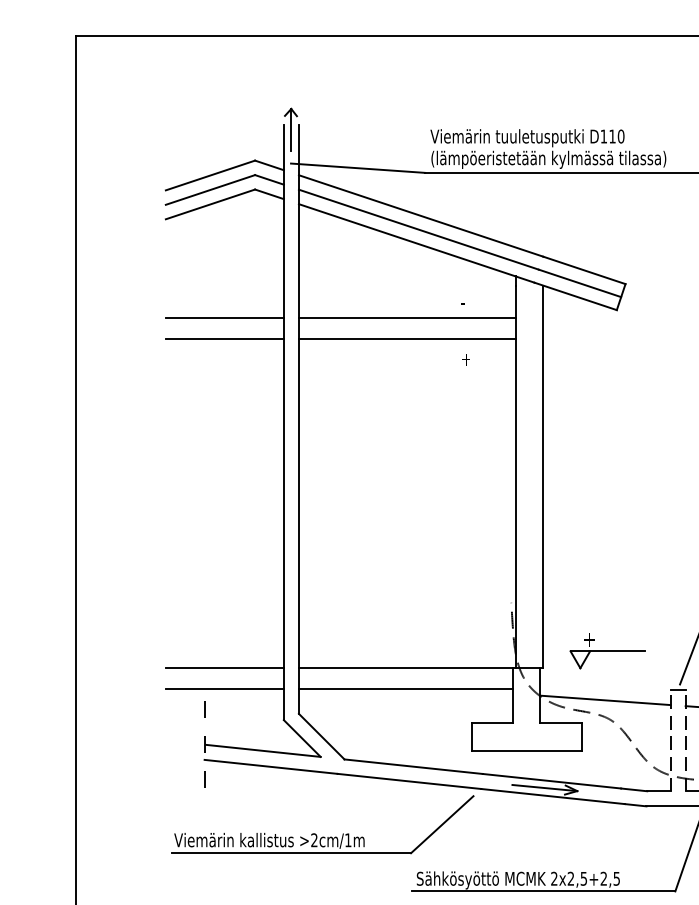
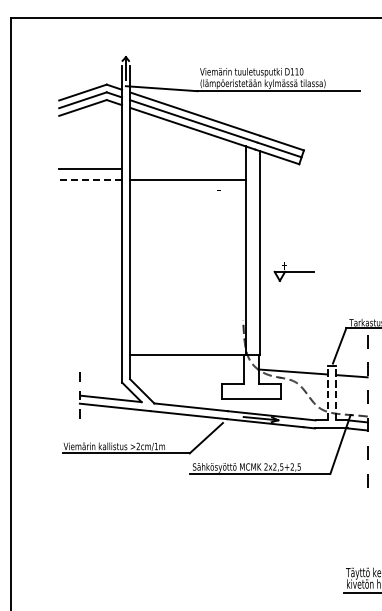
line: (406, 318) -> (187, 168), removed
line: (224, 338) -> (90, 179), solid -> dashed
part: (605, 650) -> (293, 271), moved
line: (224, 667) -> (90, 354), removed
line: (224, 688) -> (90, 365), removed
line: (406, 688) -> (187, 365), removed

